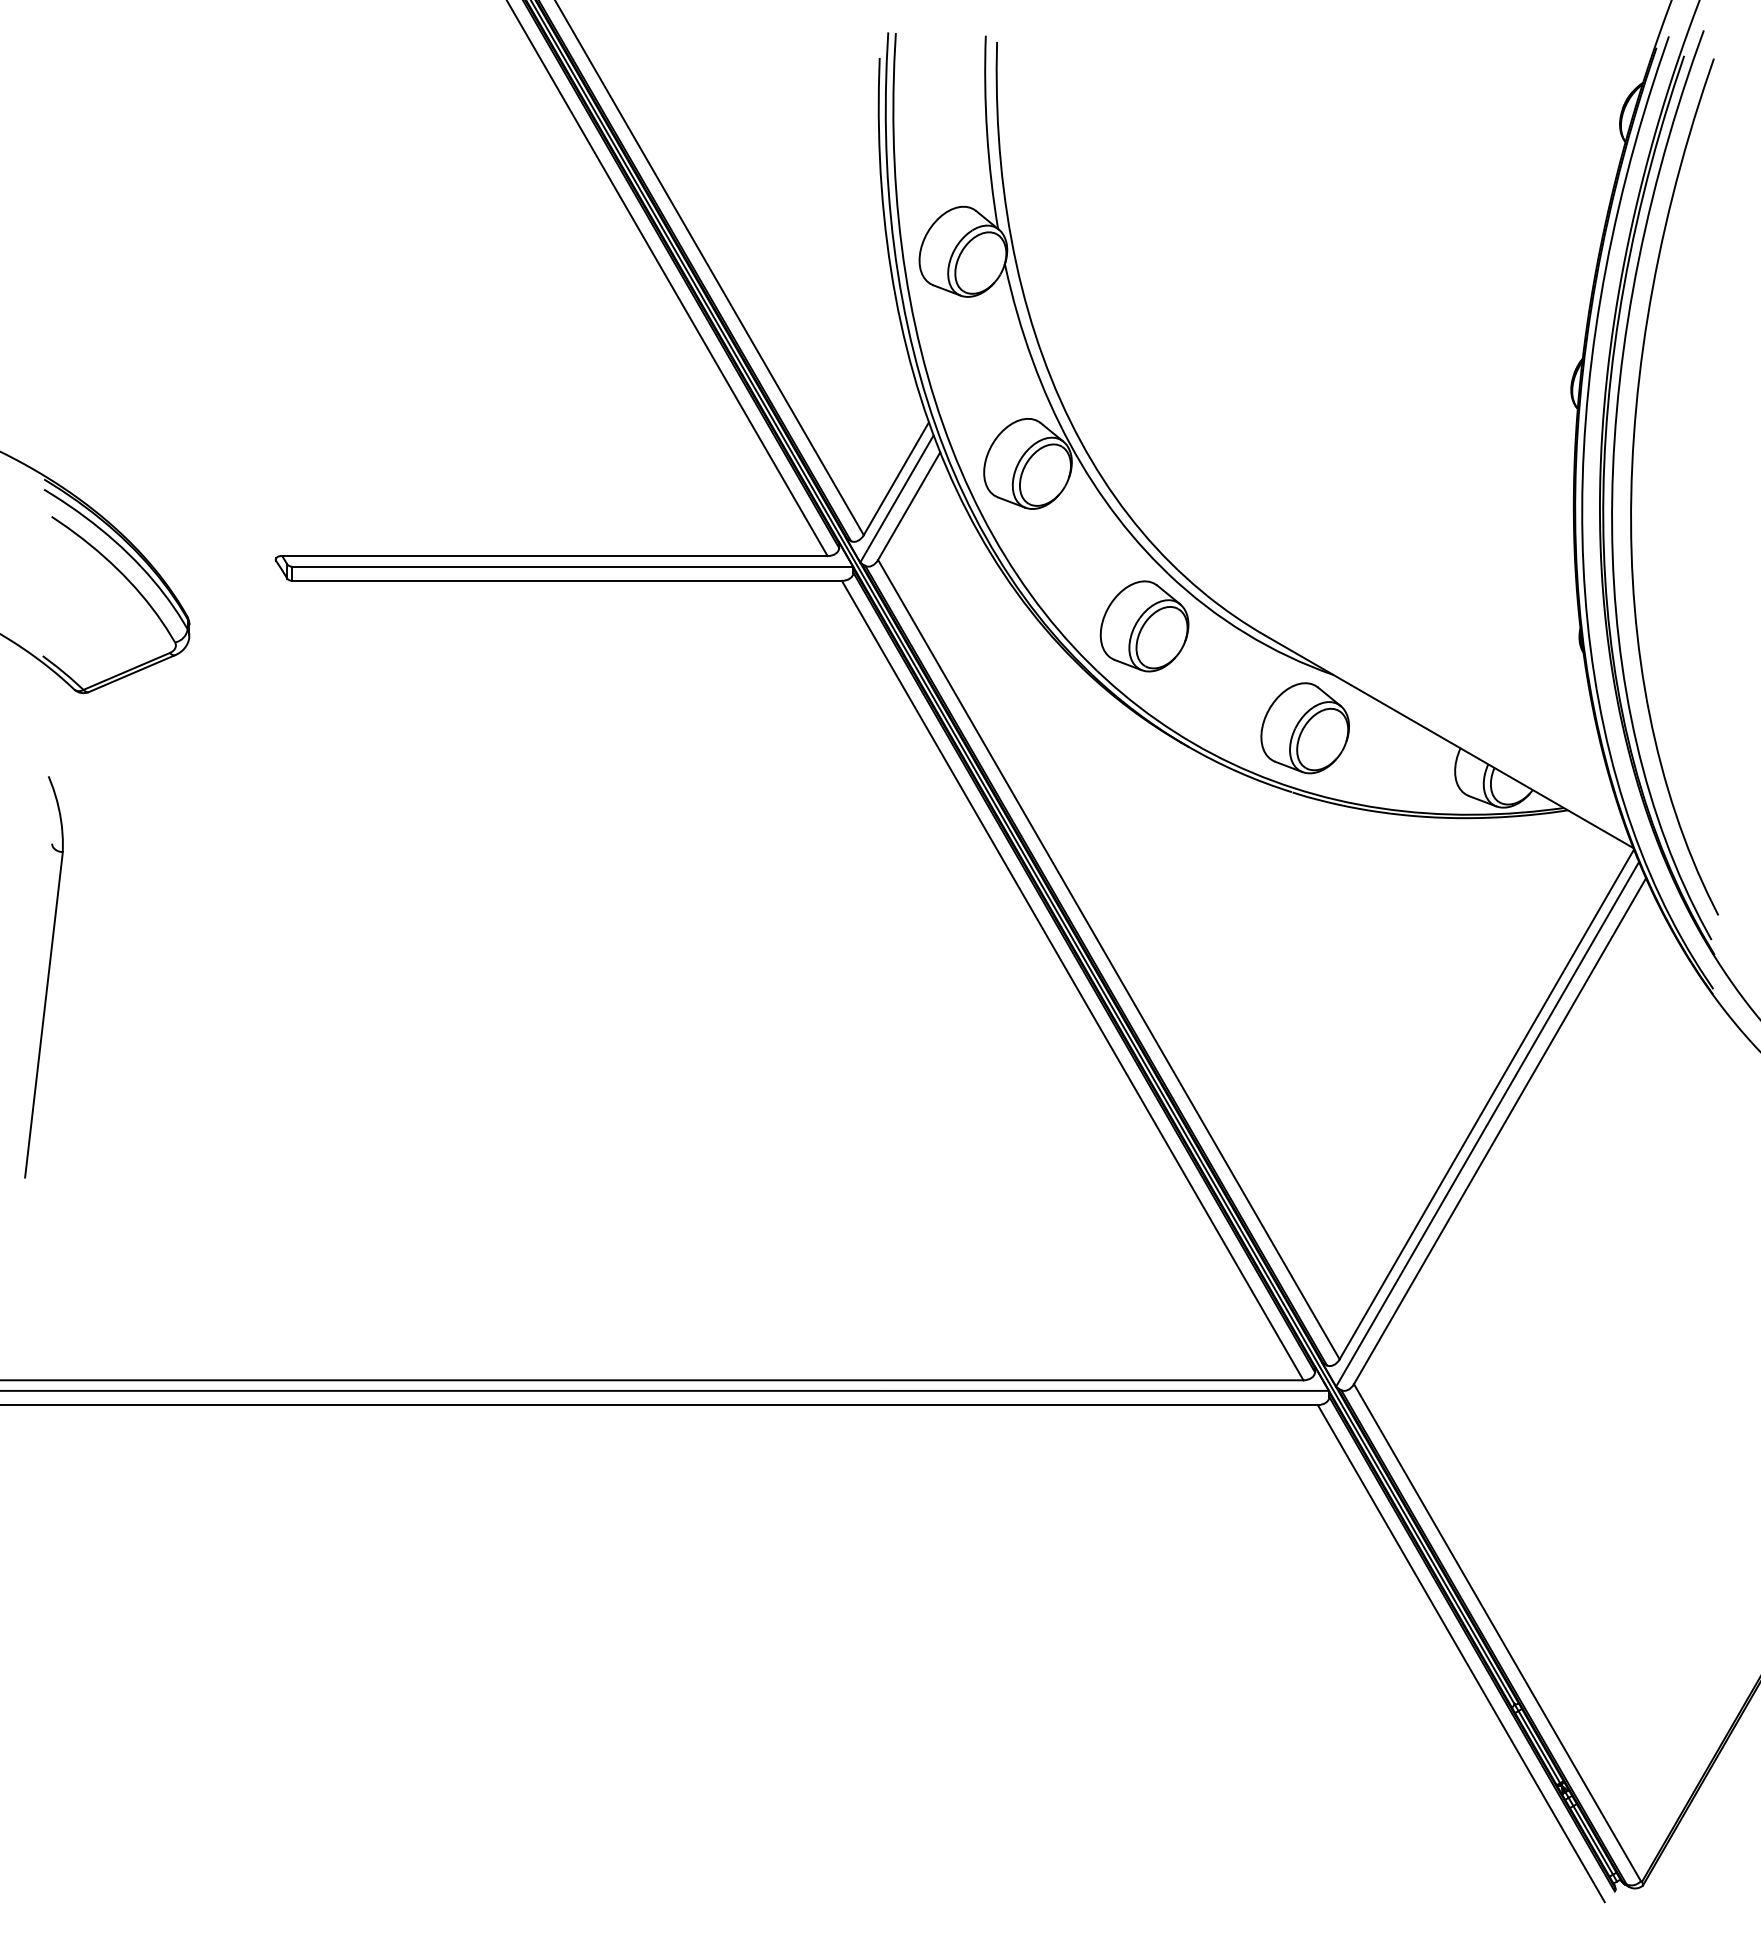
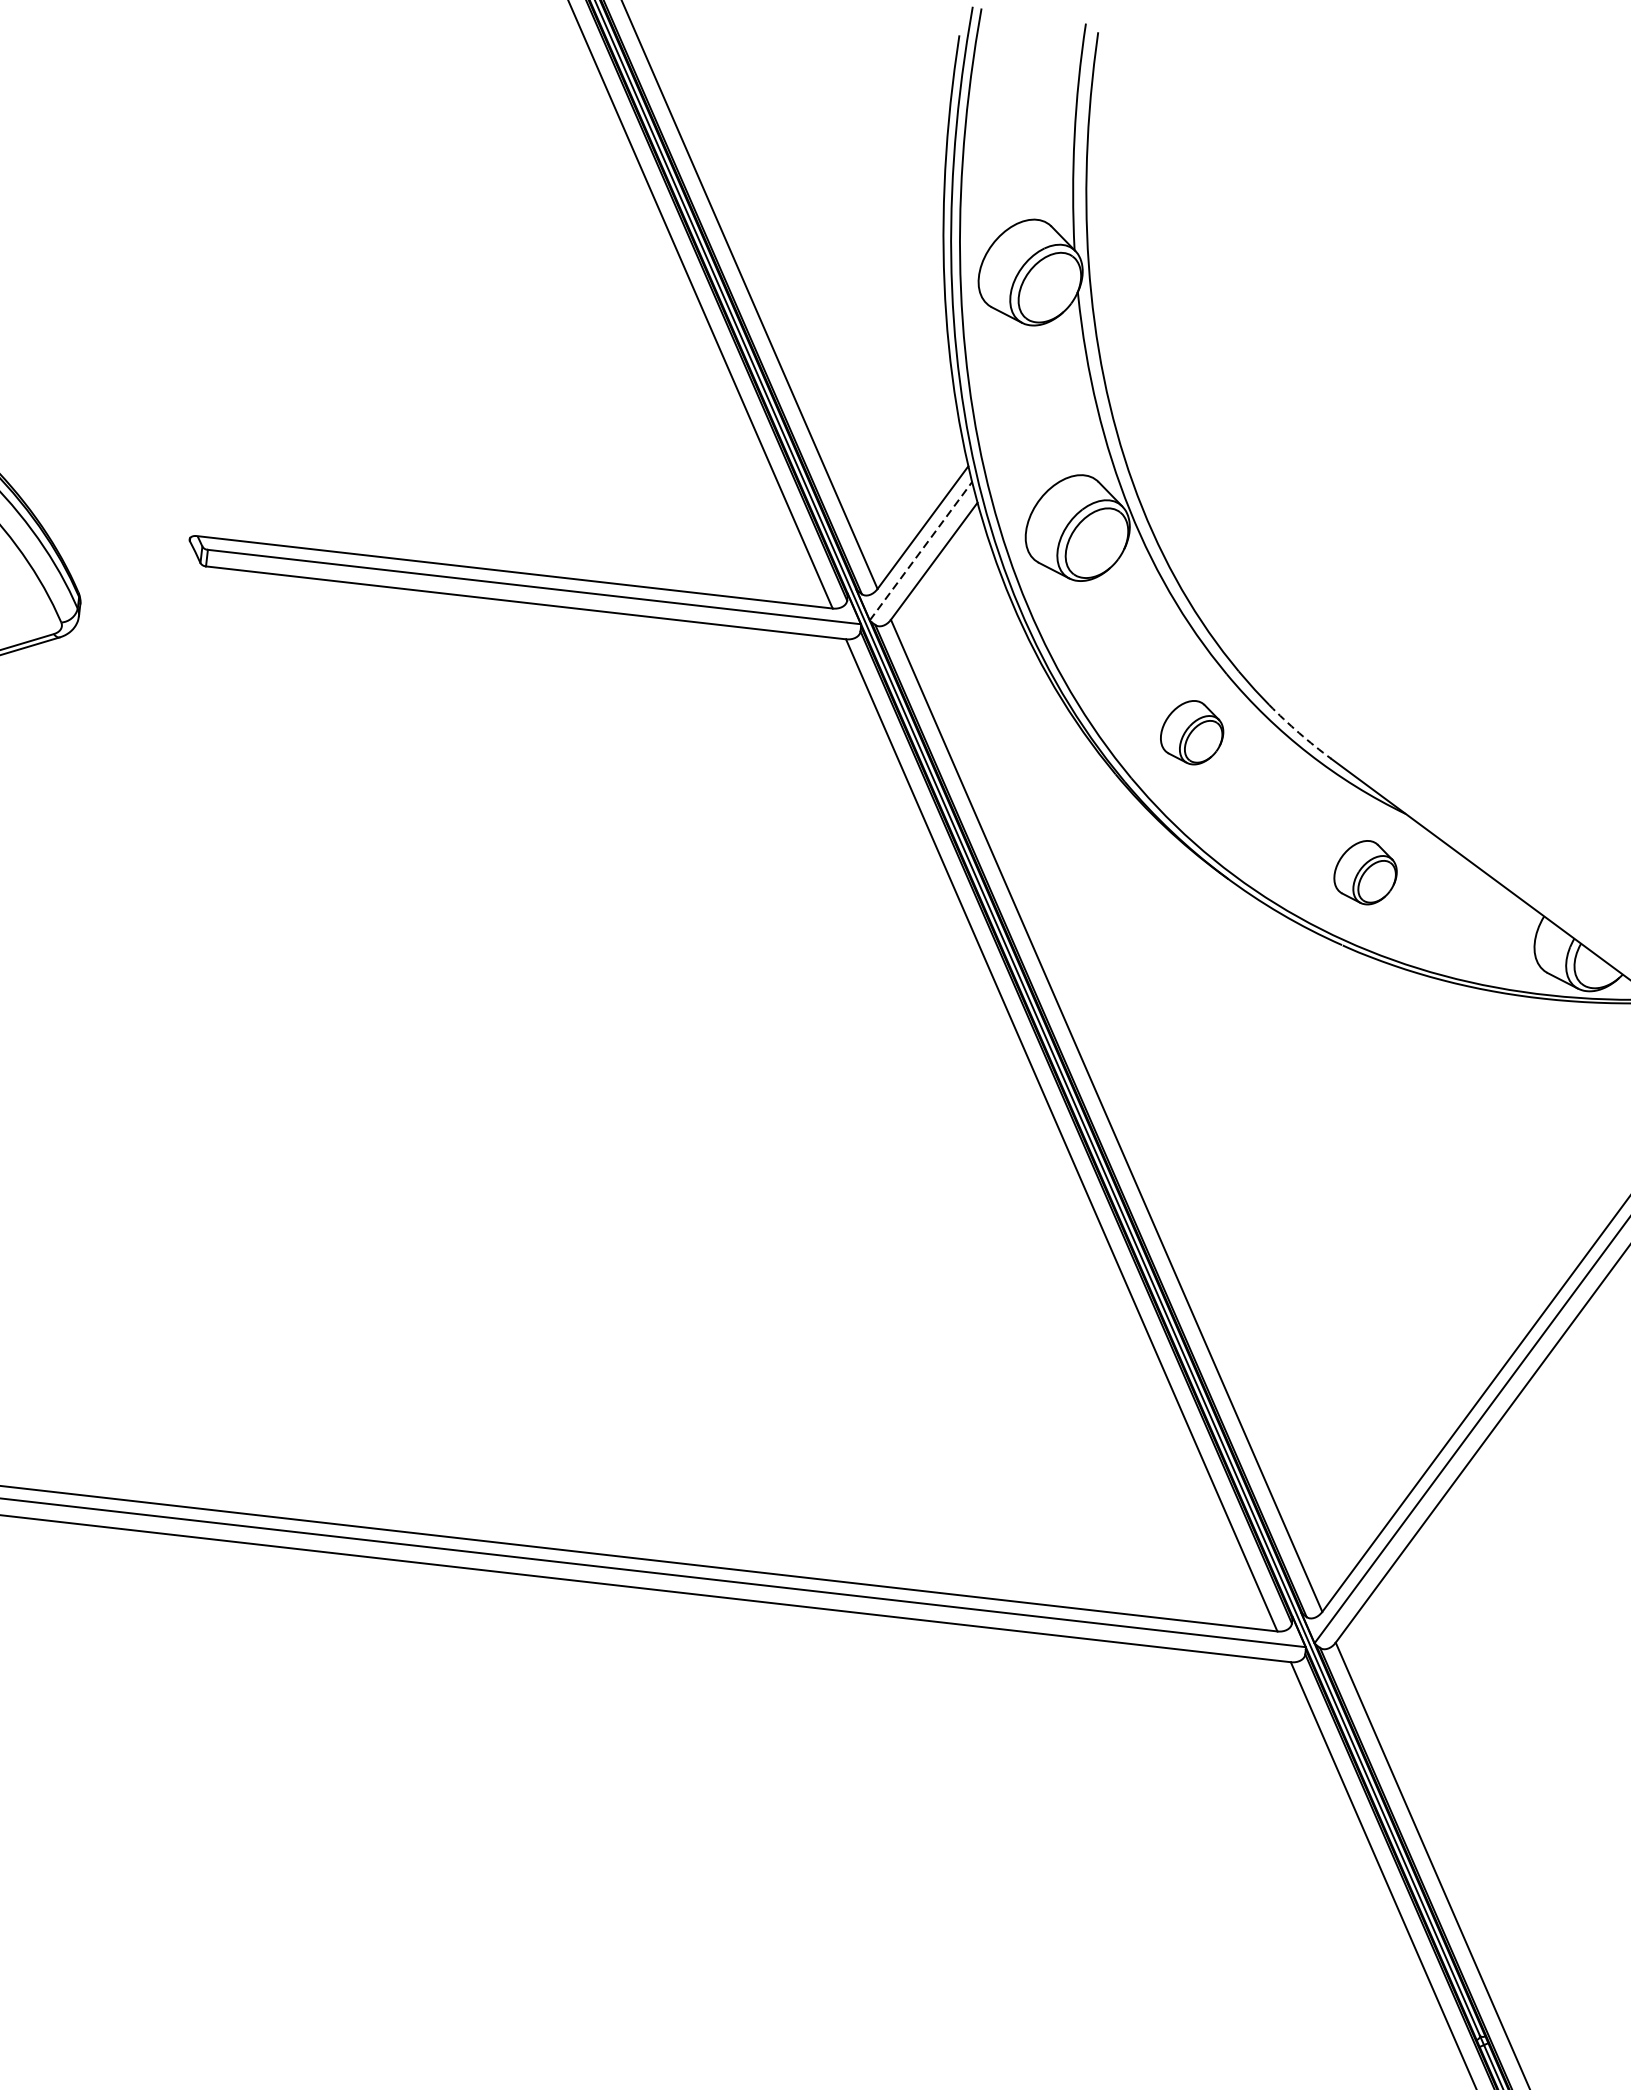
line: (897, 498) -> (921, 550), solid -> dashed
arc: (1235, 616) -> (1299, 733), solid -> dashed
part: (1144, 626) -> (1192, 732), size x0.6
part: (1304, 728) -> (1365, 872), size x0.6

